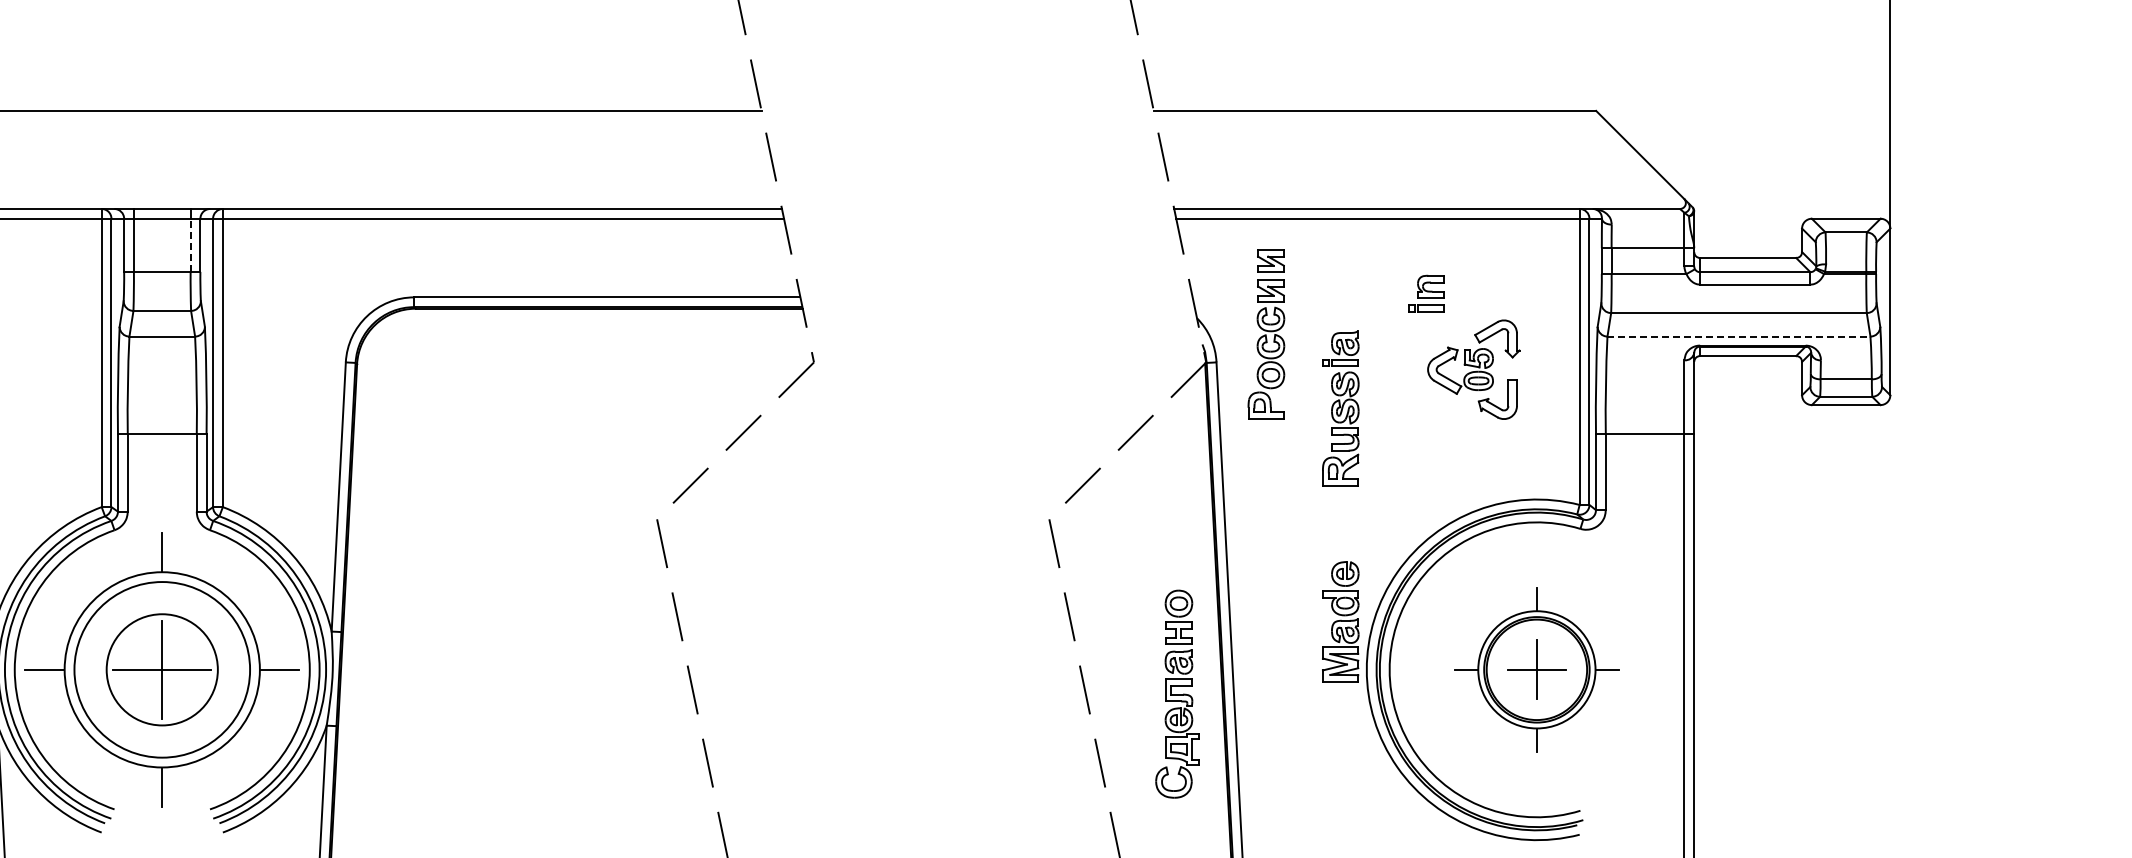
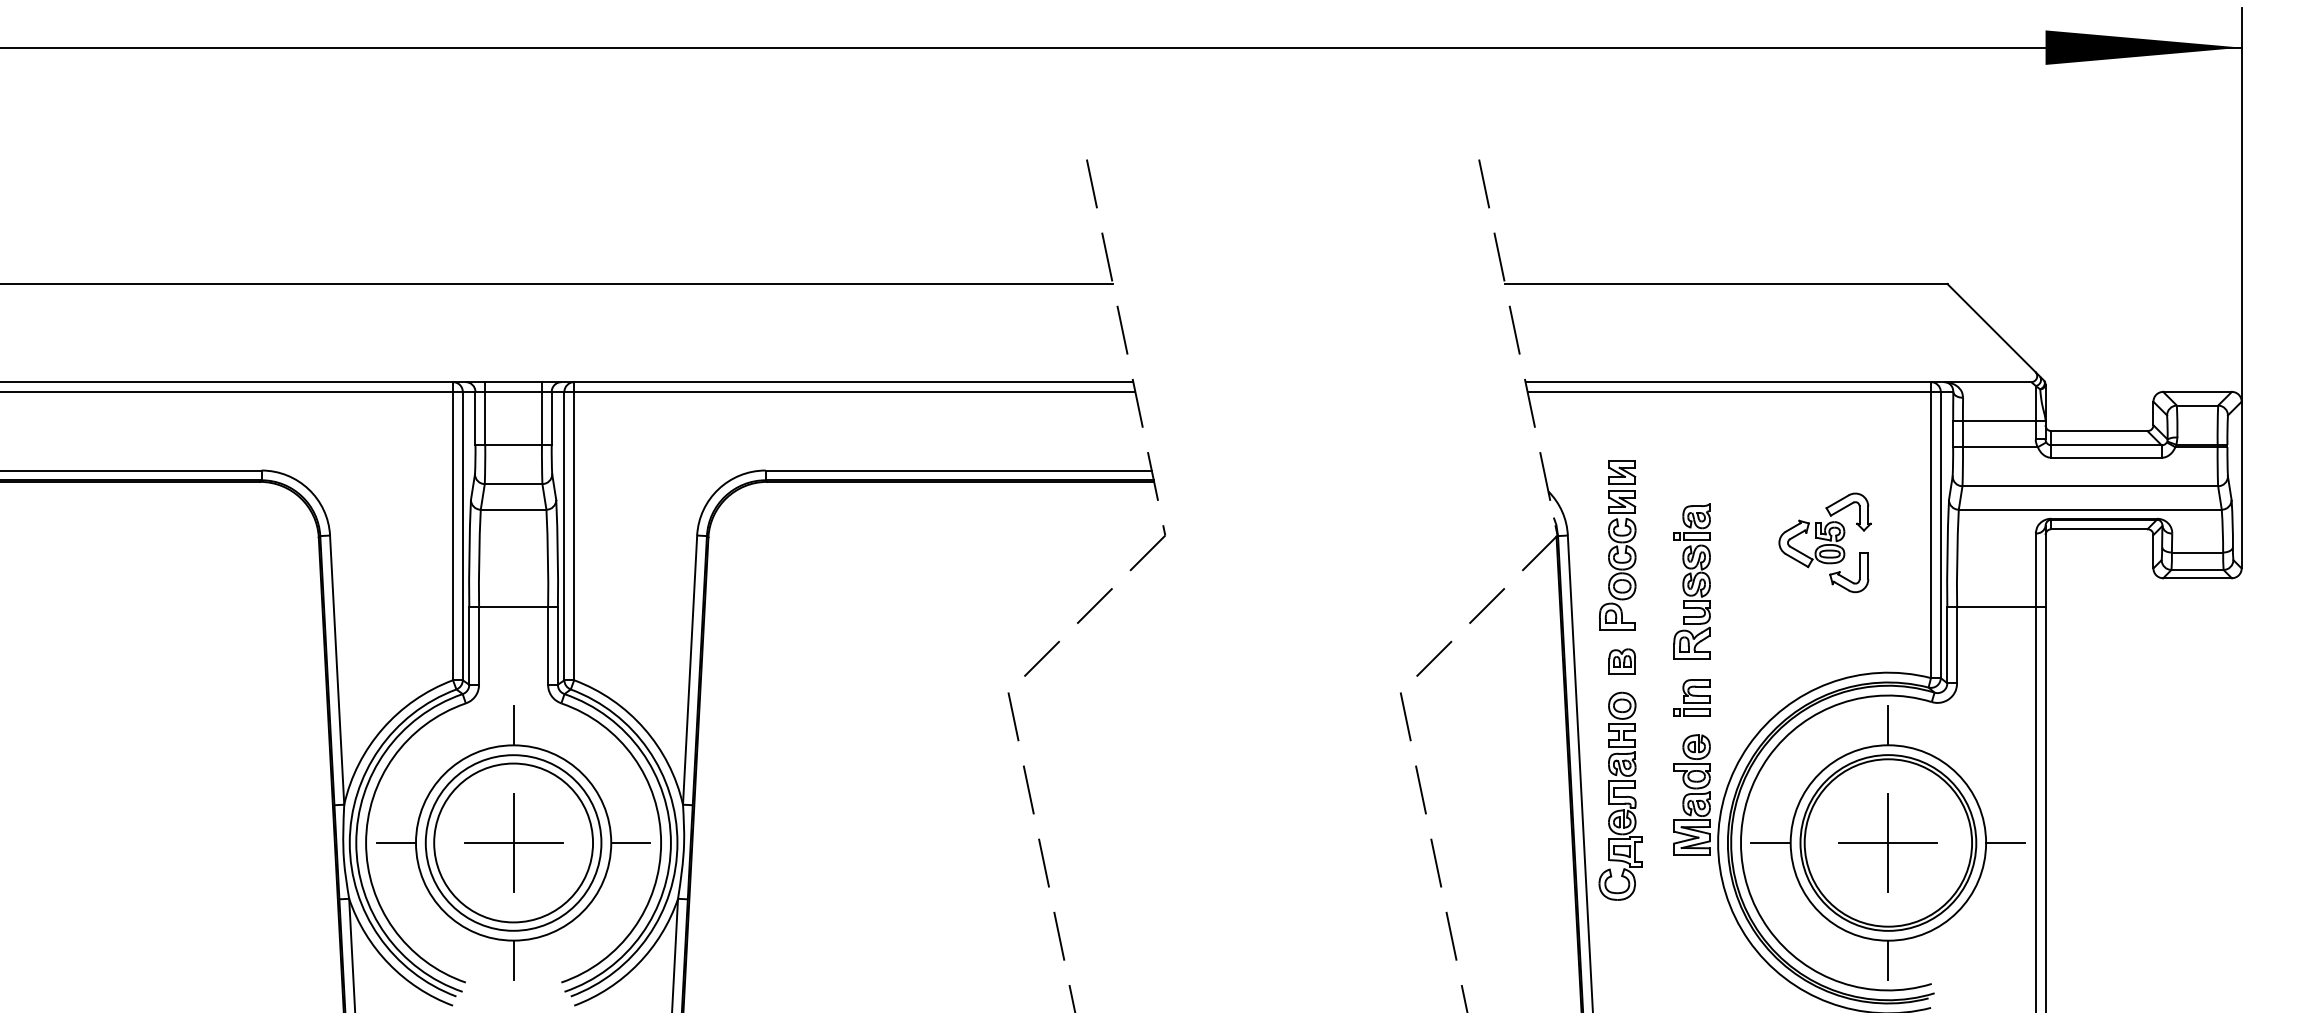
line: (190, 245) -> (541, 418), dashed -> solid
part: (1426, 293) -> (1691, 697), moved
part: (1266, 334) -> (1617, 545), moved
line: (1739, 336) -> (2090, 509), dashed -> solid
part: (1270, 488) -> (1621, 661), added
circle: (162, 669) -> (513, 842), size x1.43
part: (1536, 669) -> (1887, 842), size x1.67
part: (1177, 693) -> (1620, 795), moved

